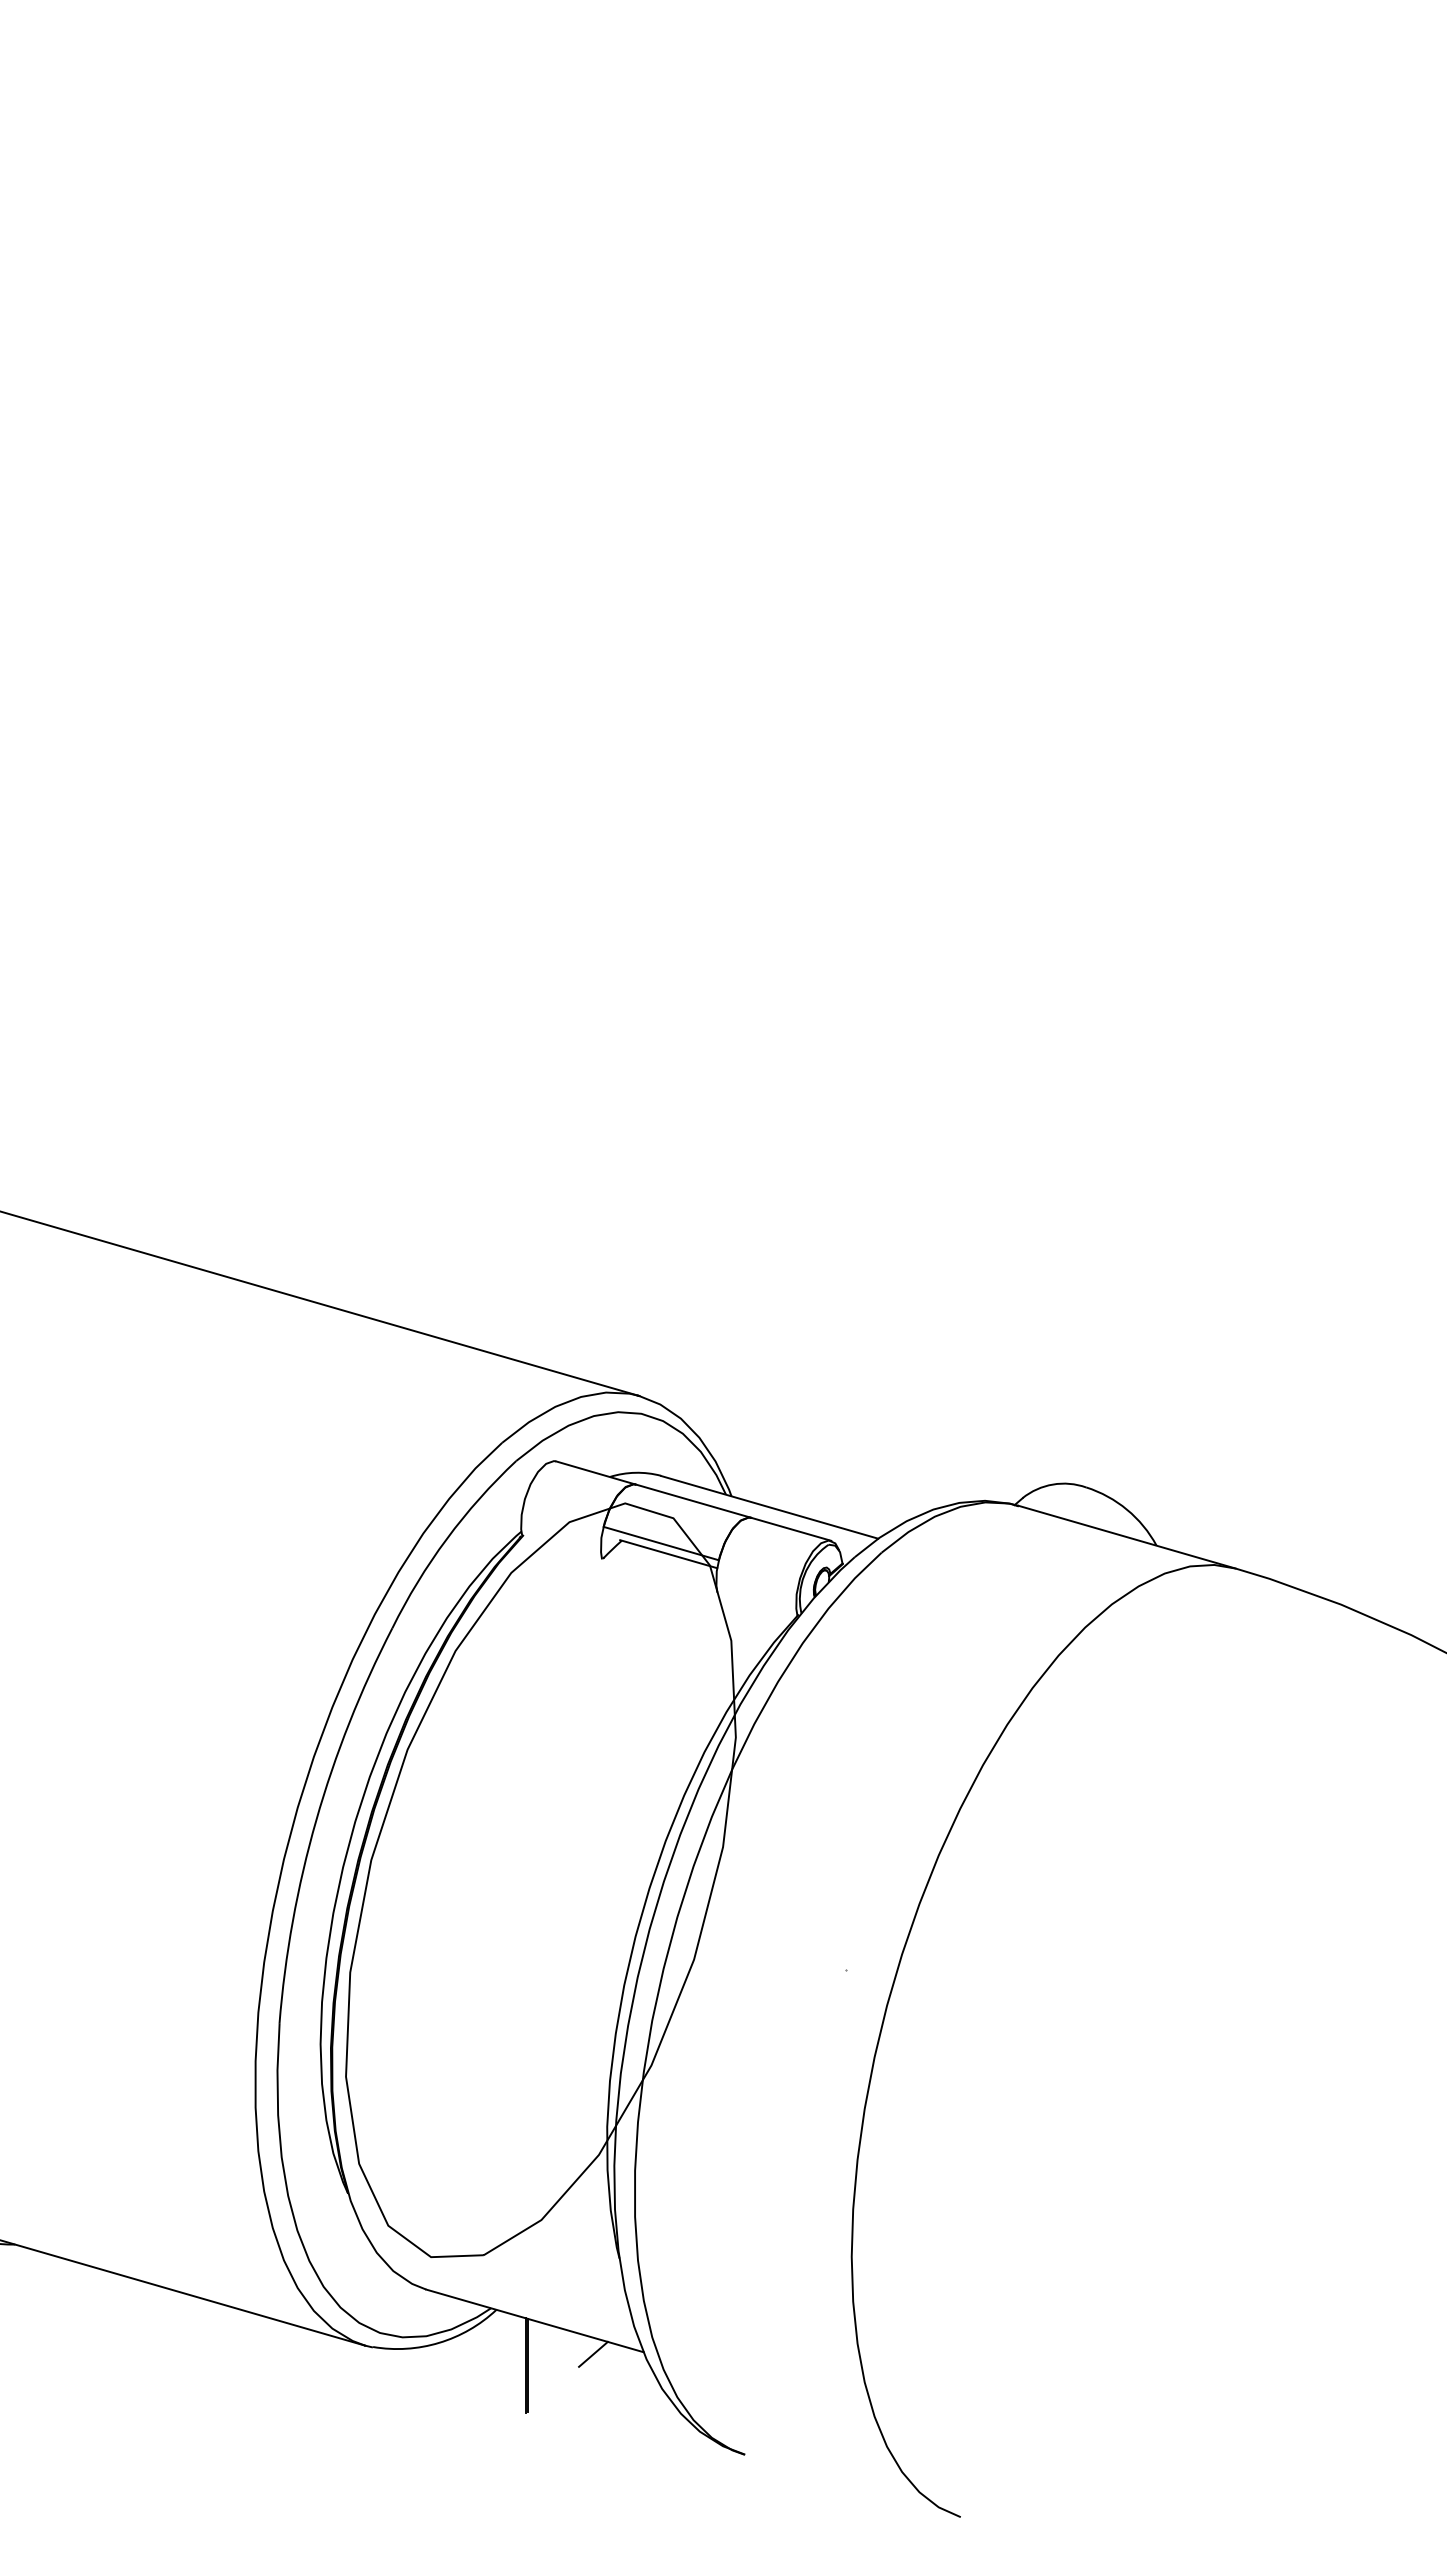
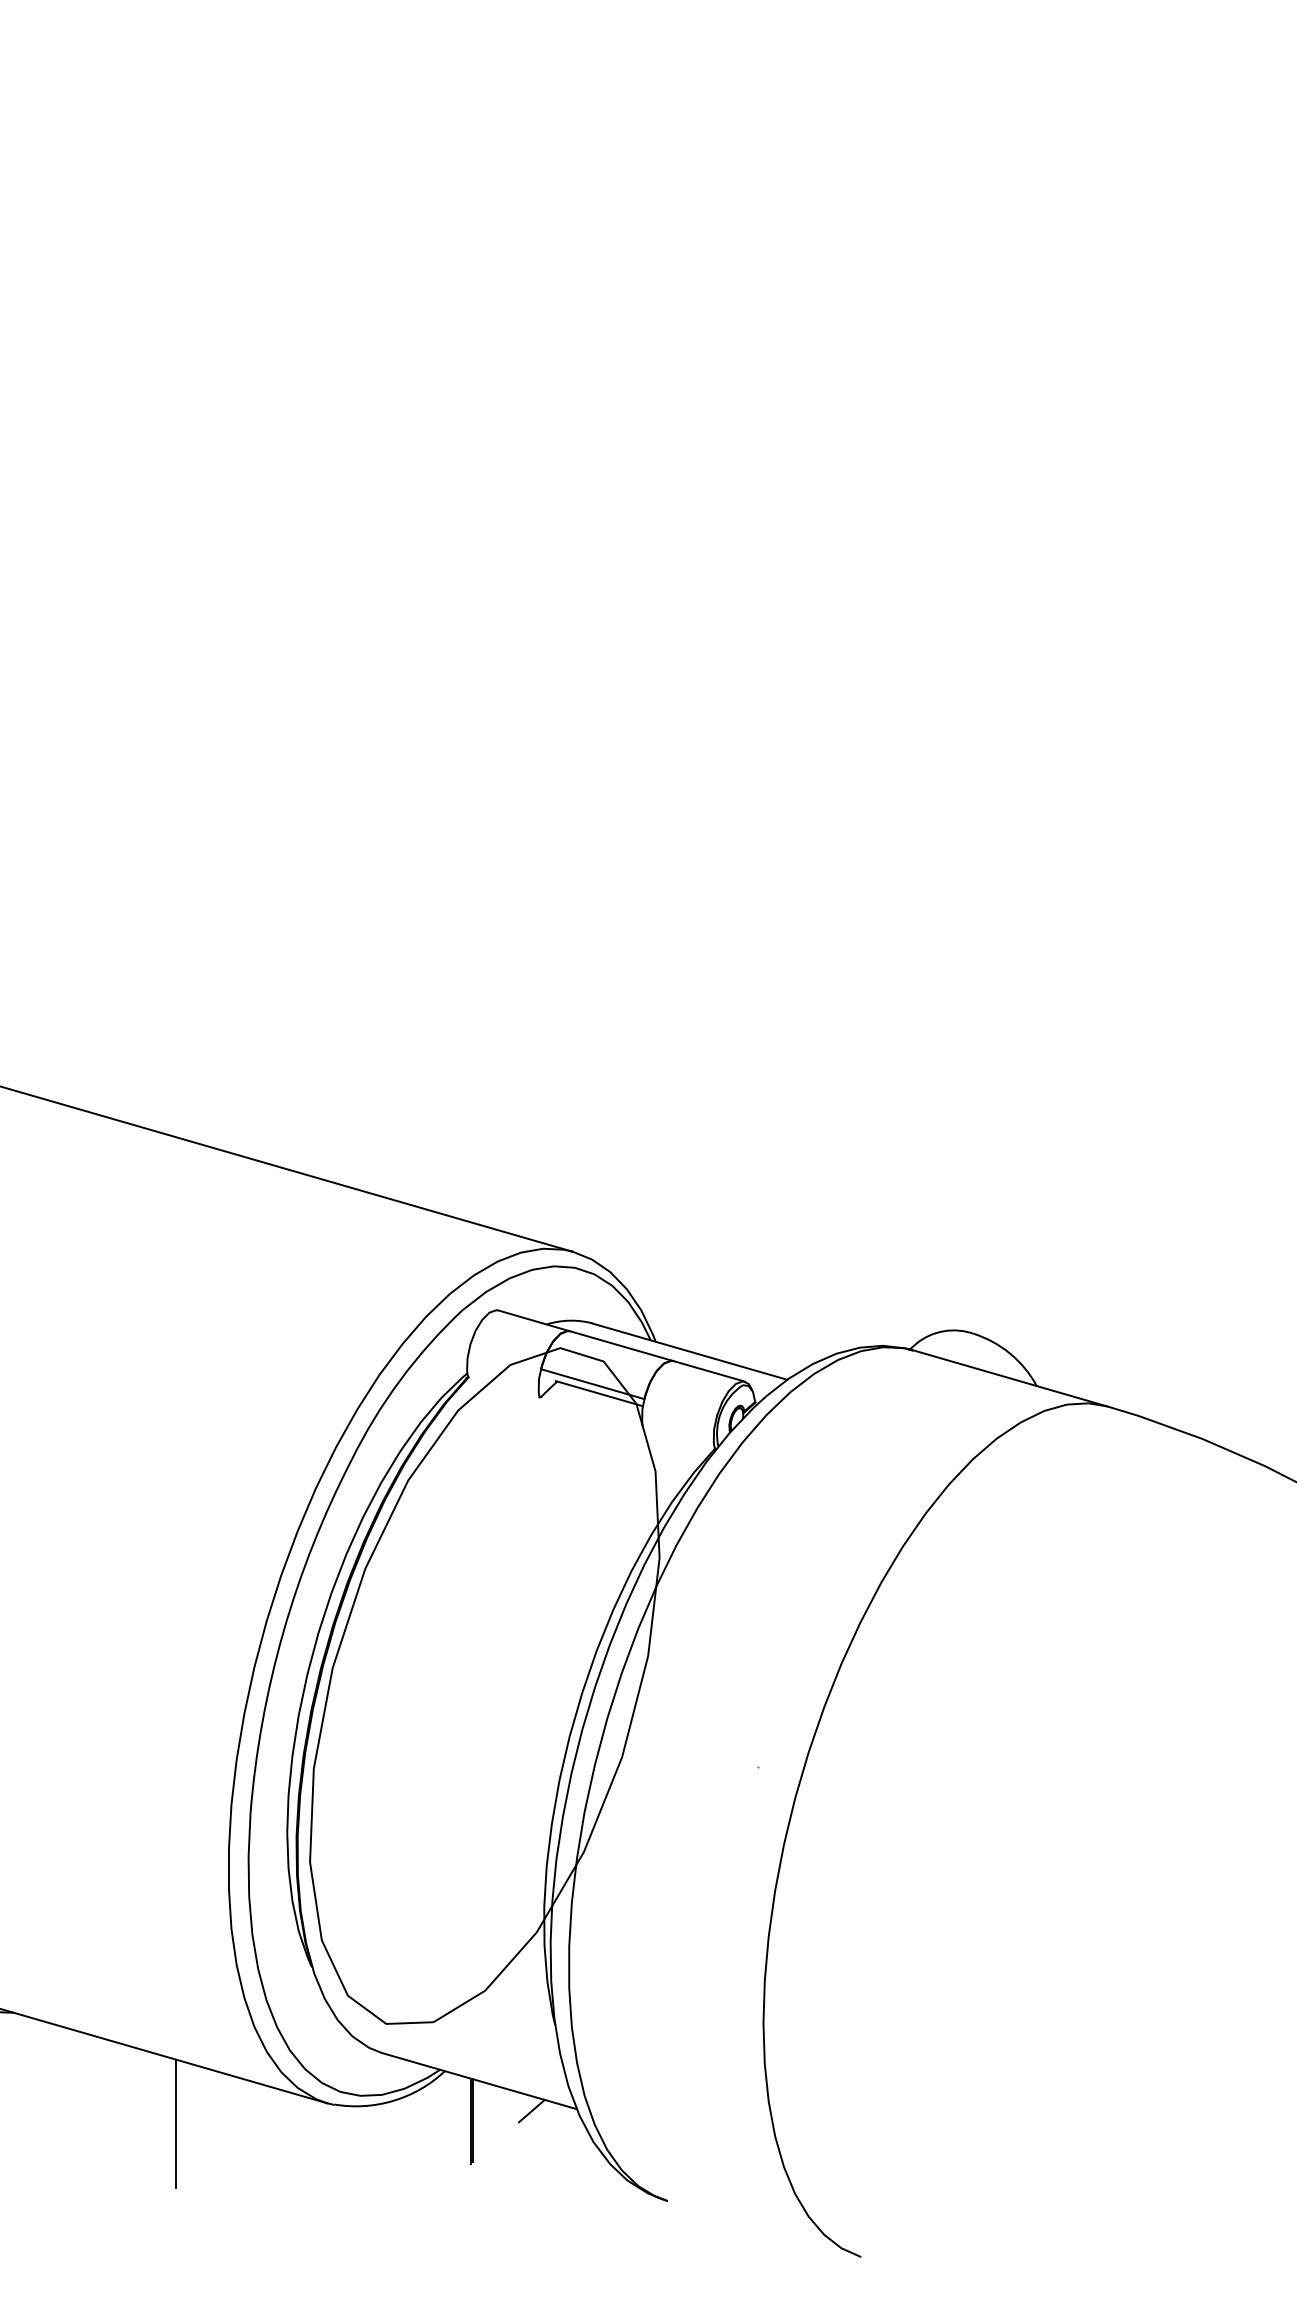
line: (196, 2367) -> (175, 2122), added

